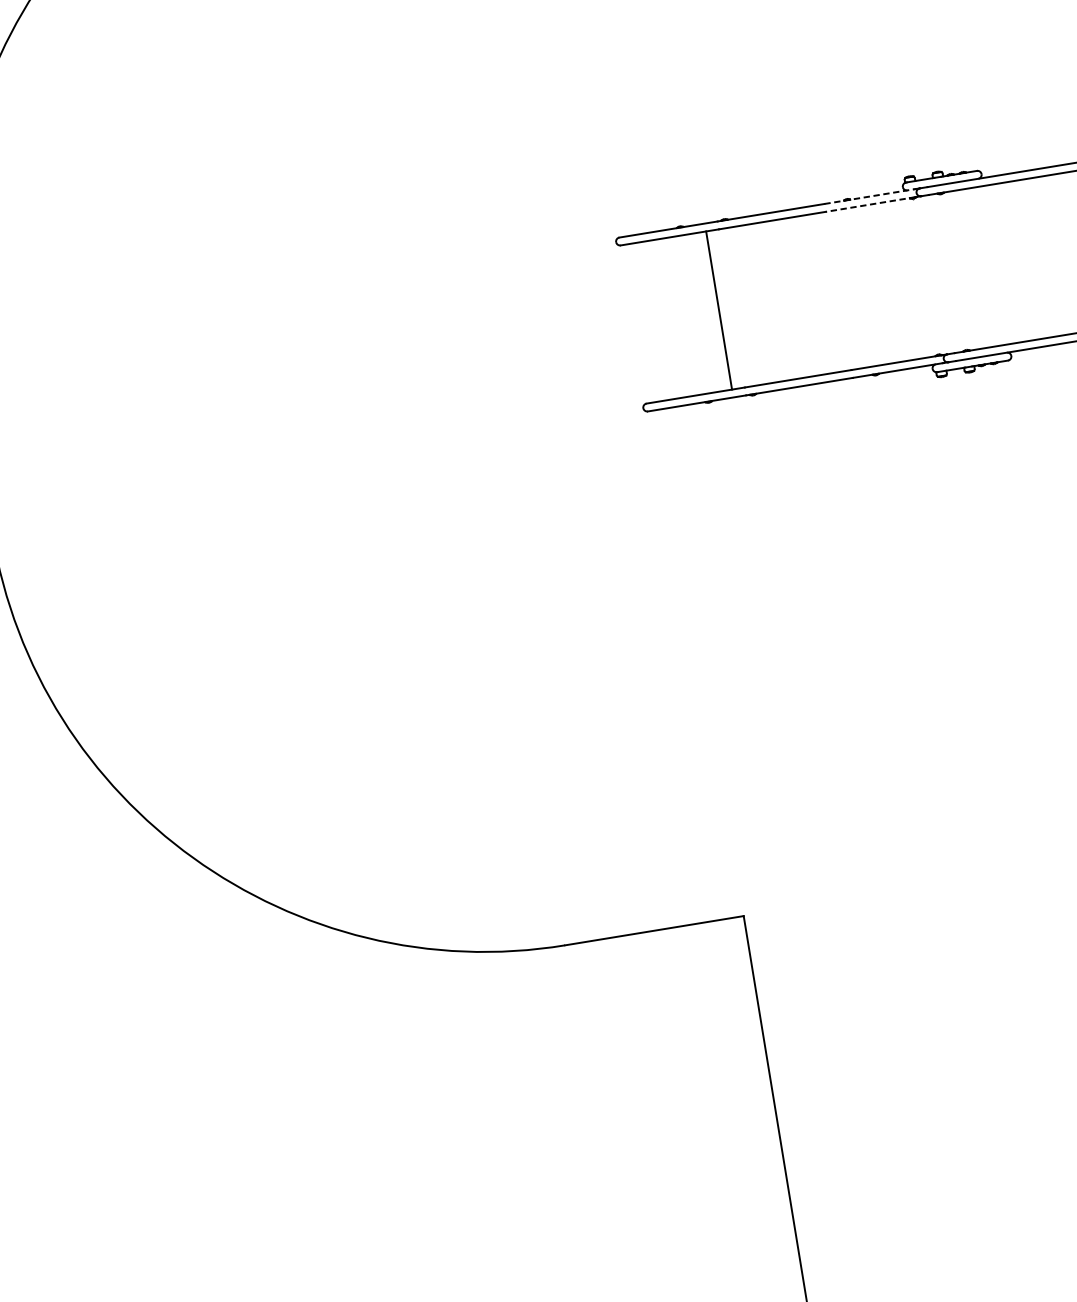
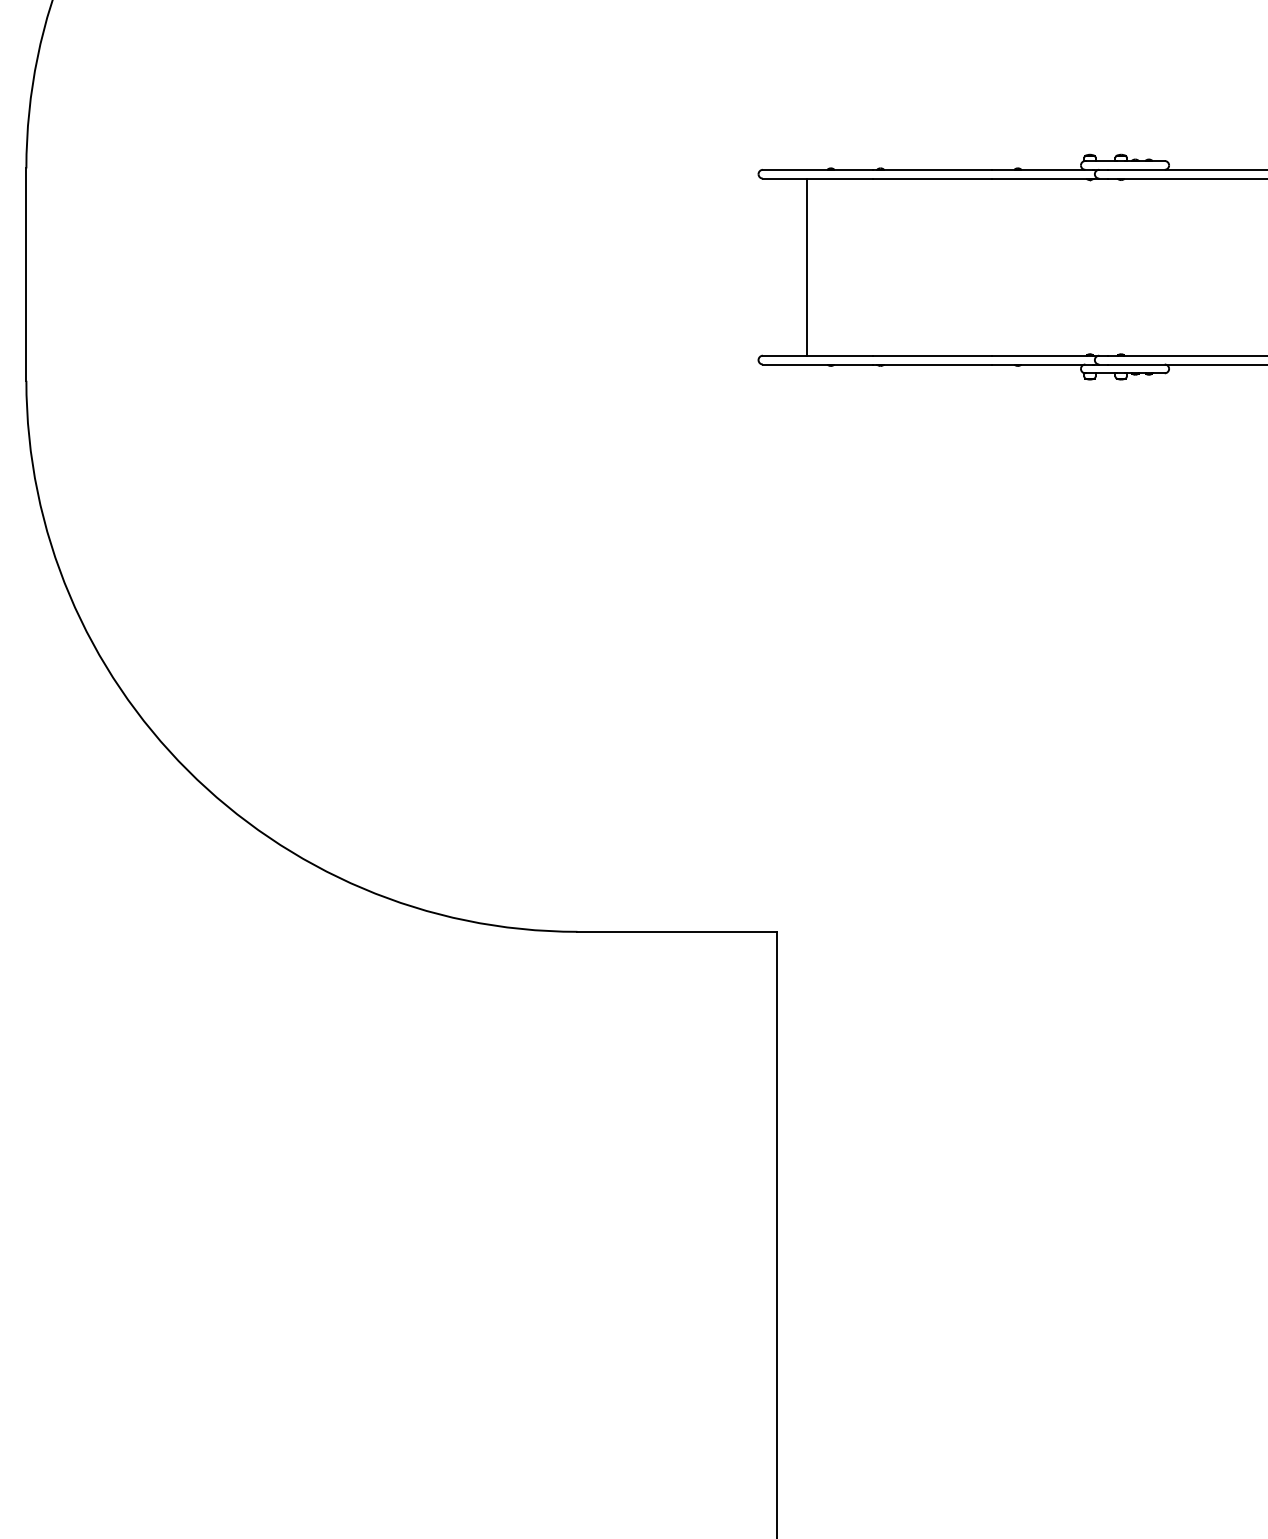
line: (869, 196) -> (1043, 169), dashed -> solid
line: (870, 204) -> (1042, 178), dashed -> solid
line: (718, 309) -> (806, 266), moved

